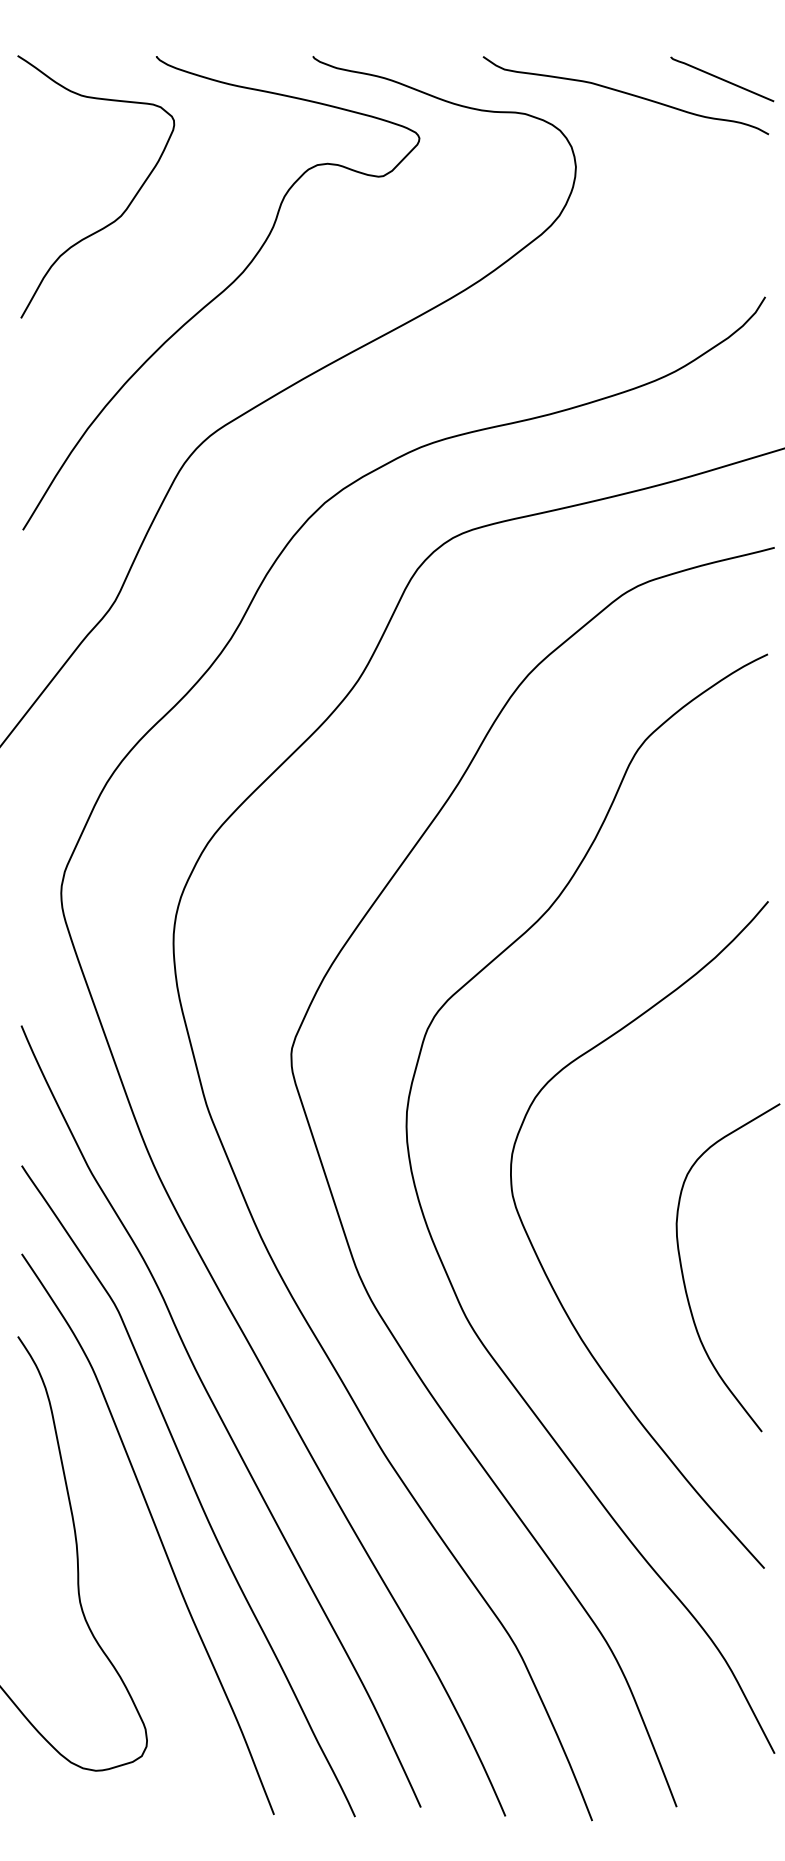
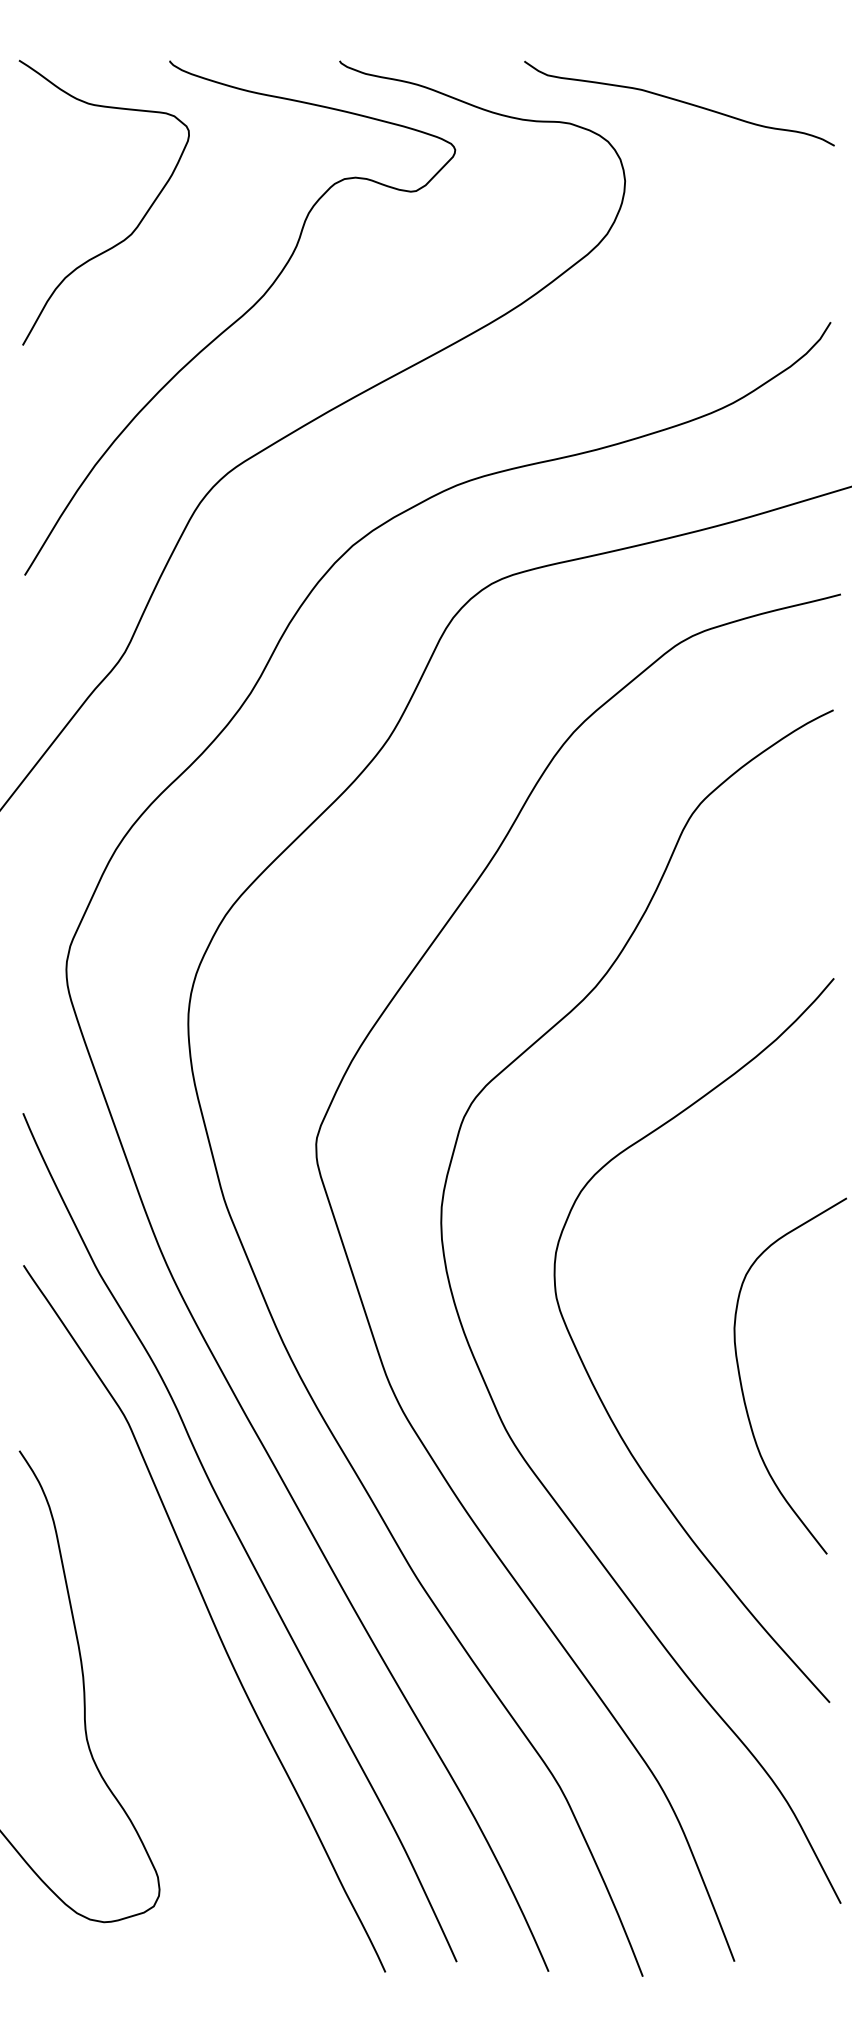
line: (722, 79) -> (784, 86), removed
curve: (155, 1529) -> (168, 1660), removed

